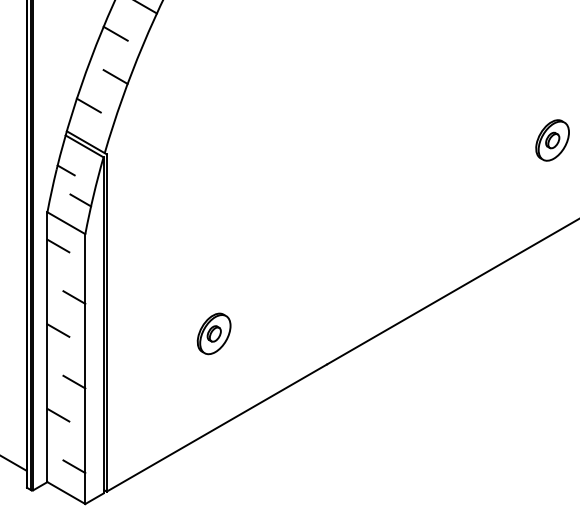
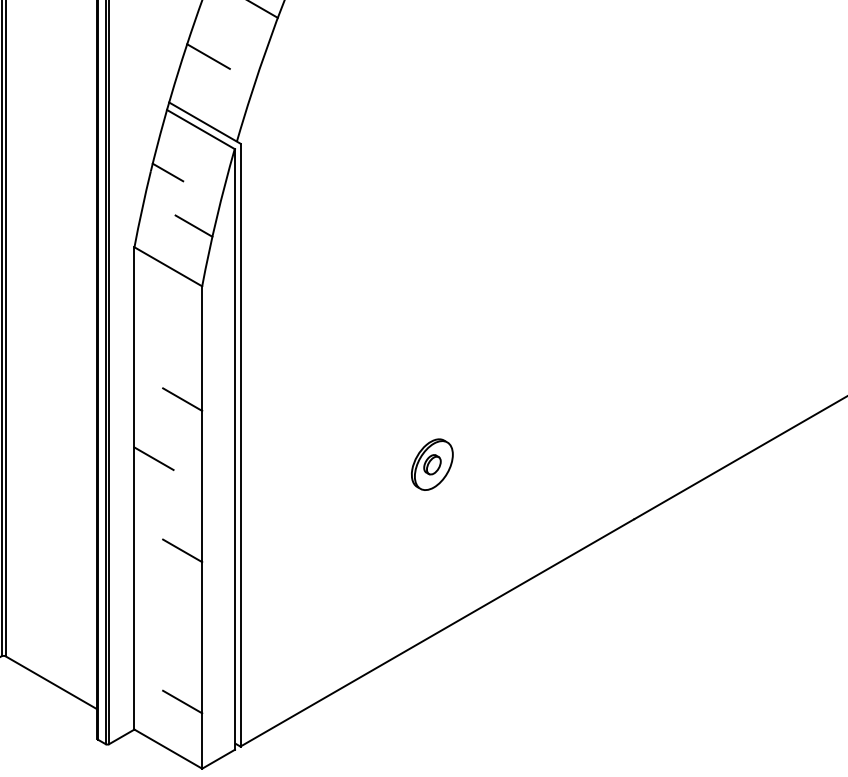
line: (58, 245) -> (154, 306), removed
part: (213, 333) -> (431, 463), size x0.7
line: (58, 414) -> (154, 608), removed

